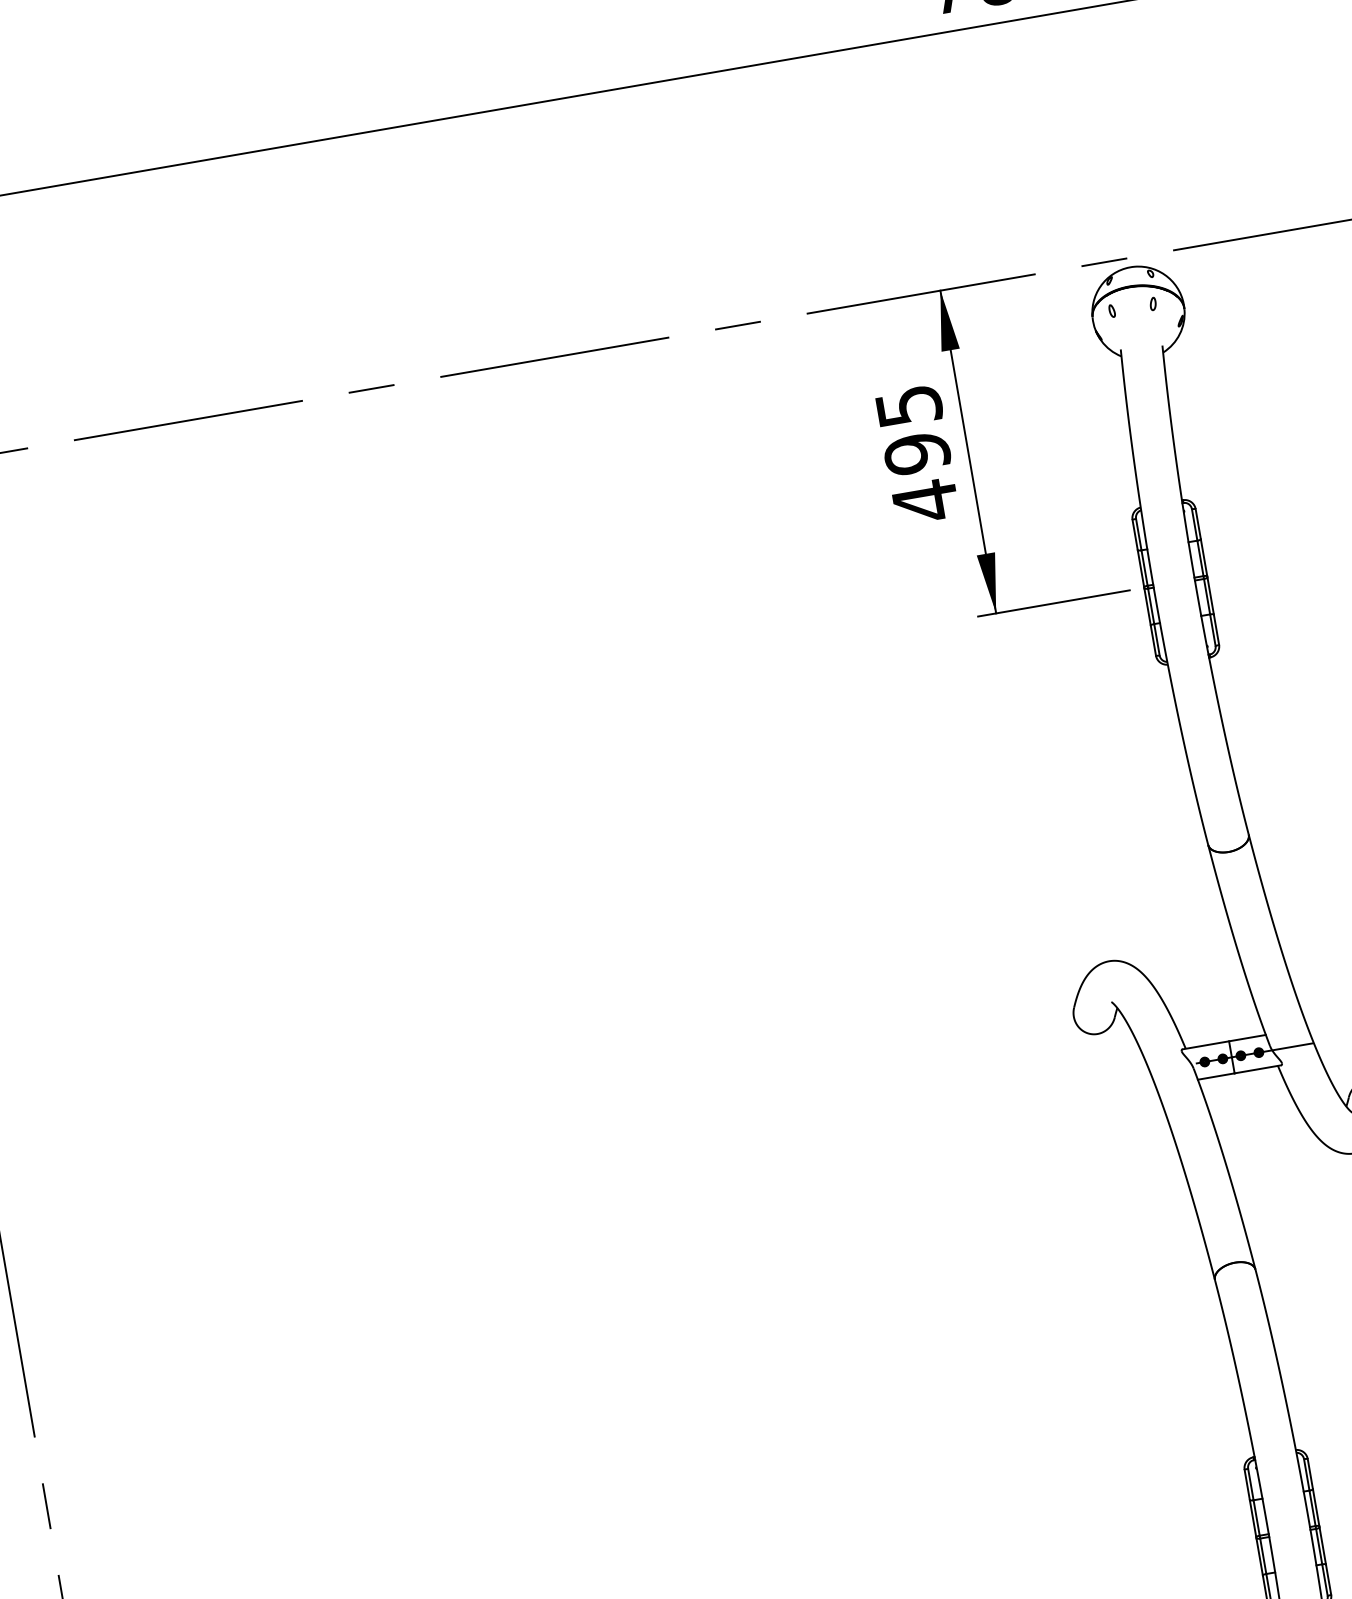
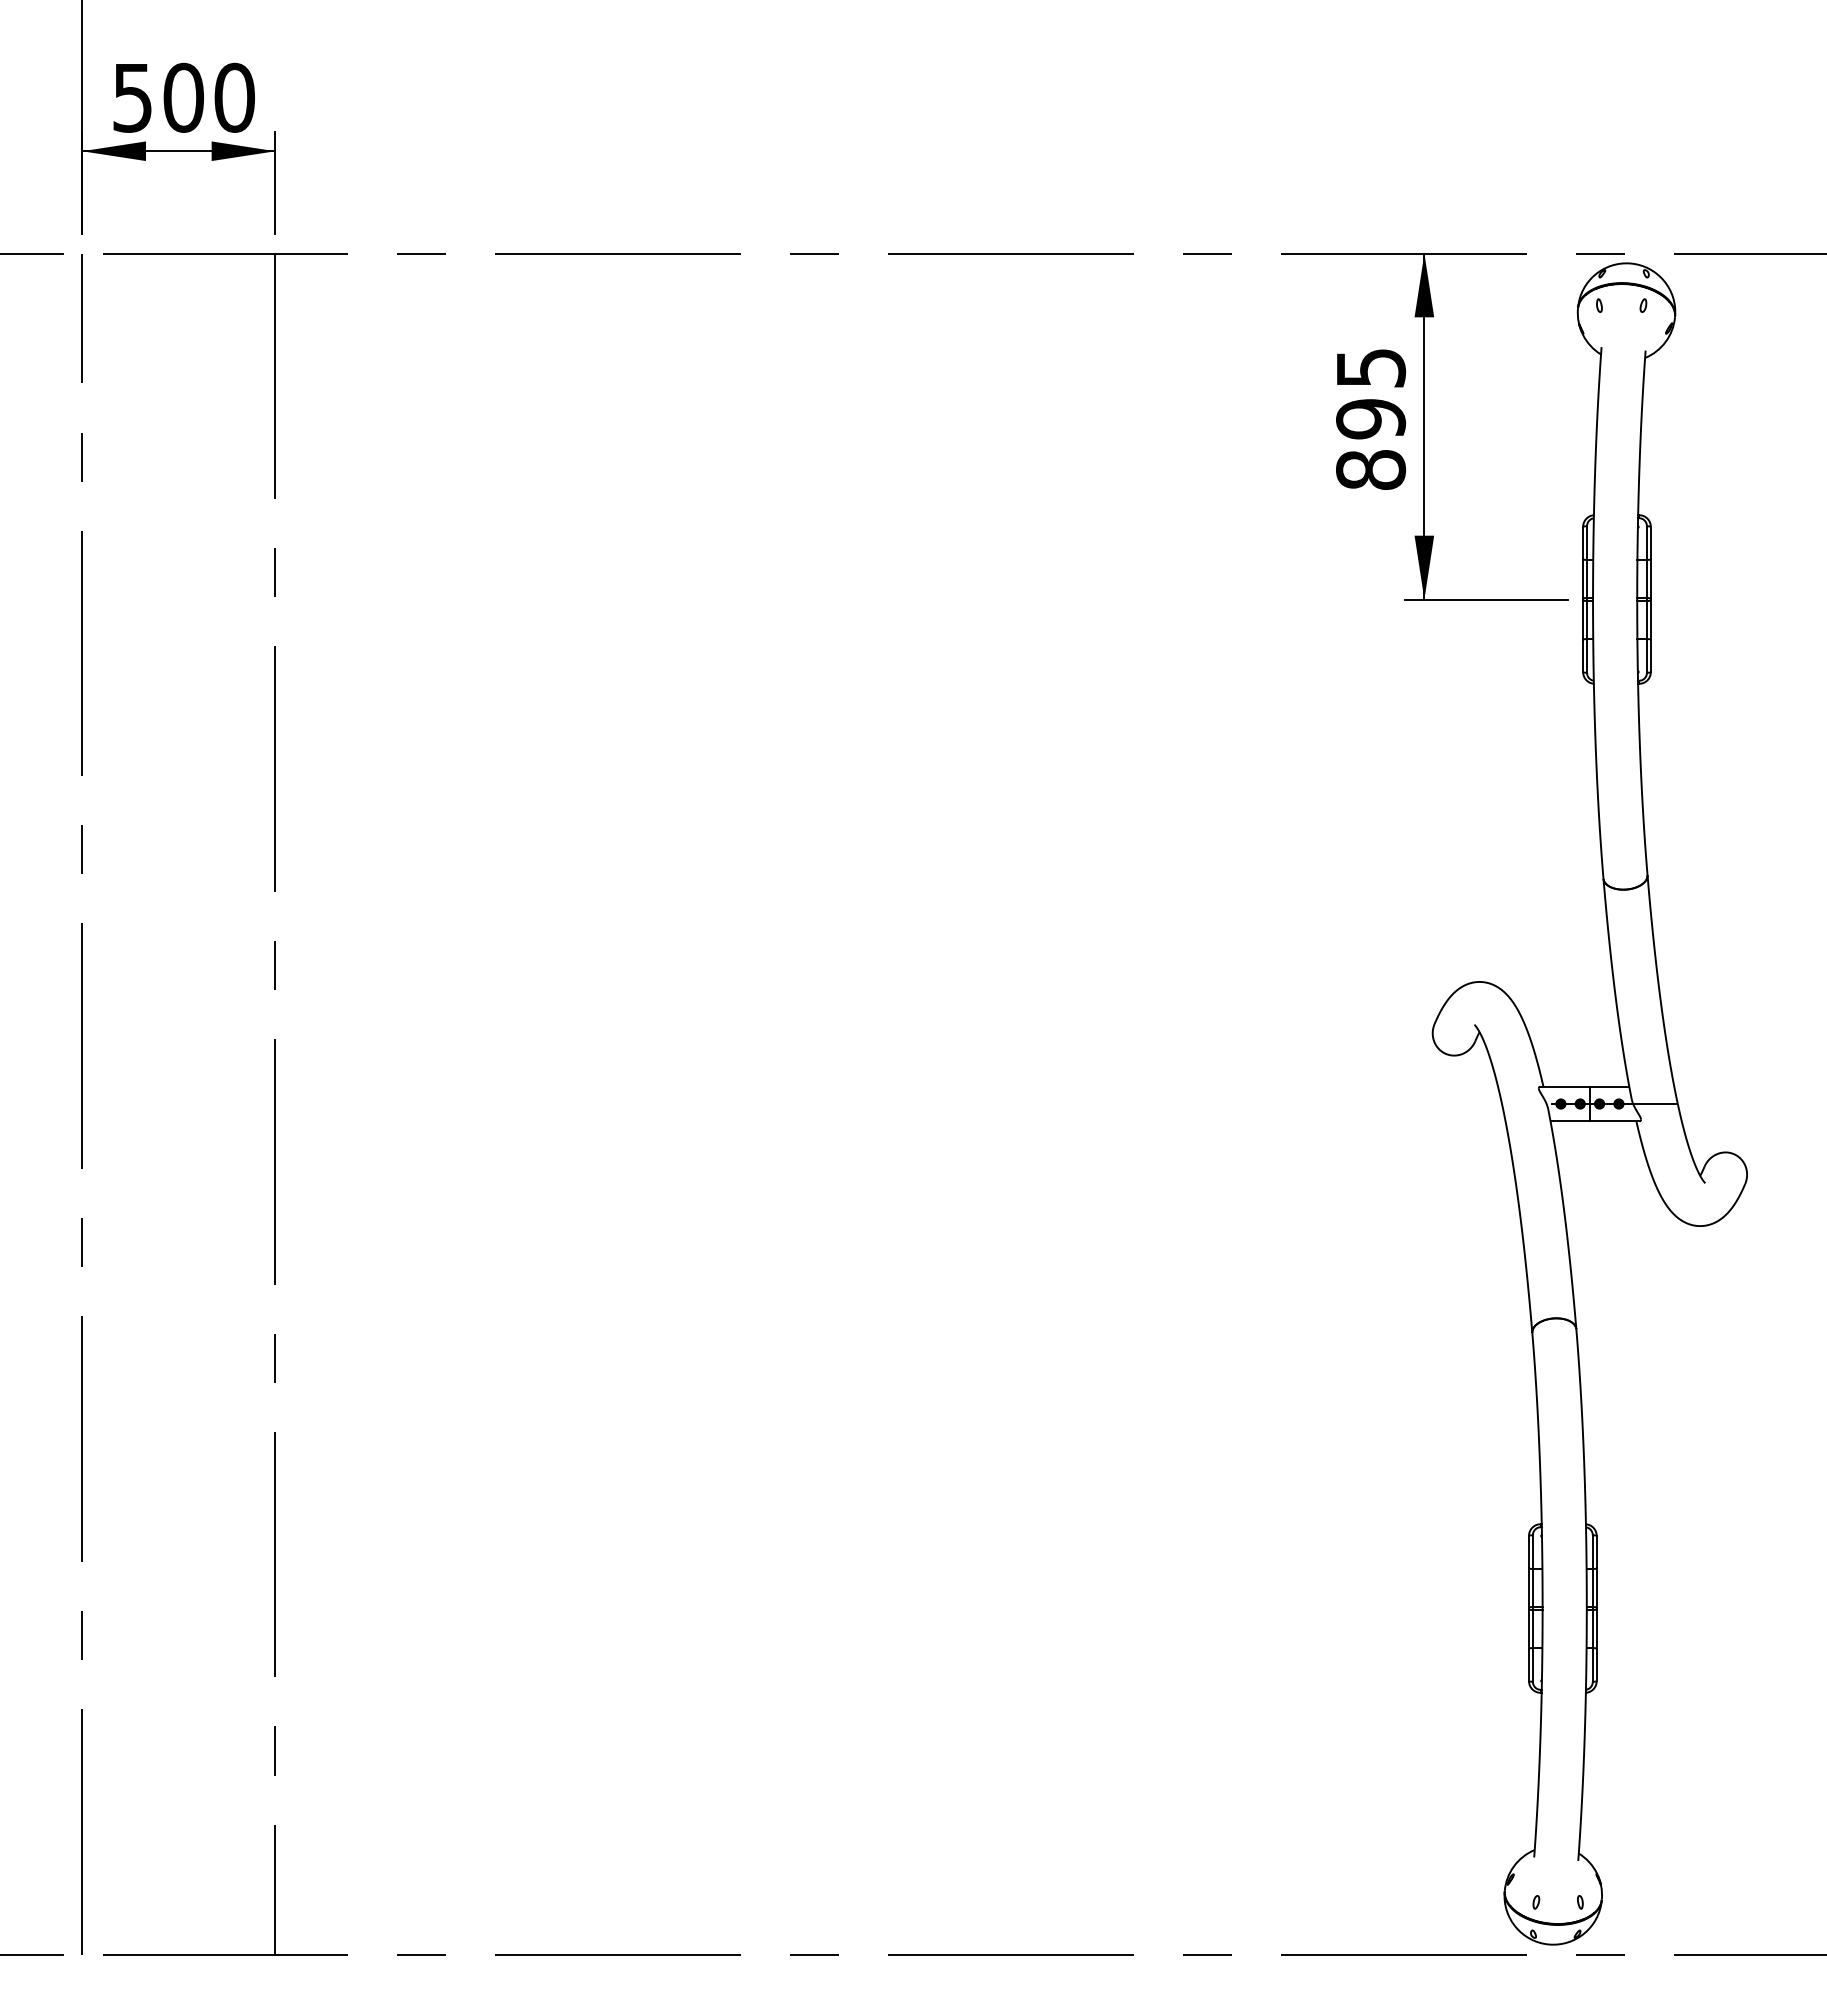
text: (926, 501) -> (1371, 470), 495 -> 895

